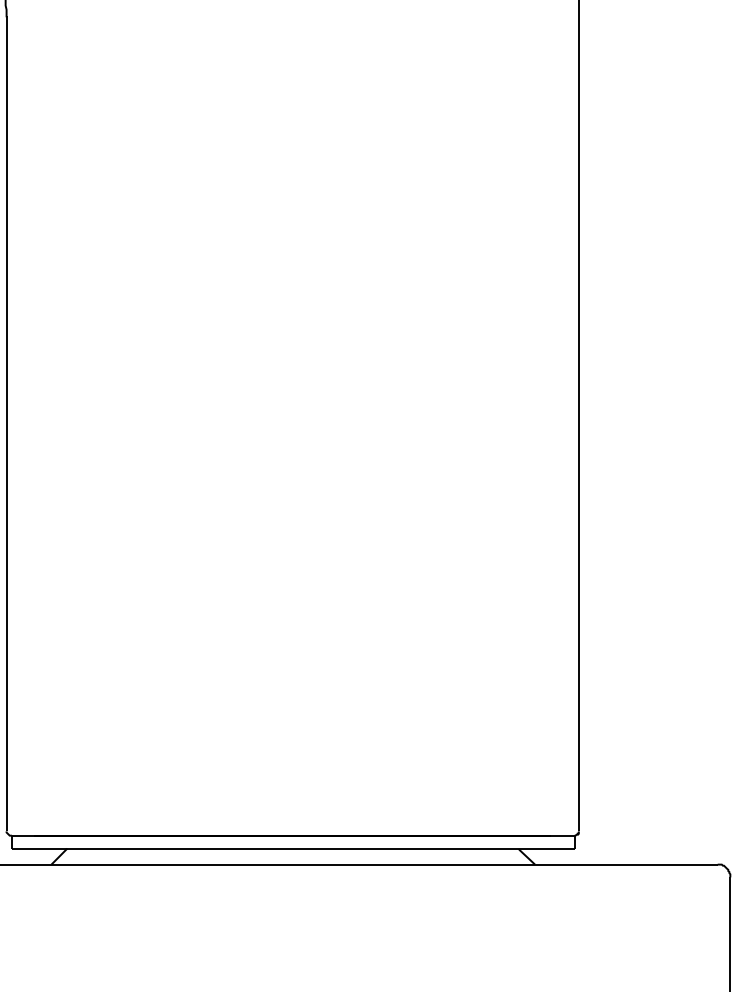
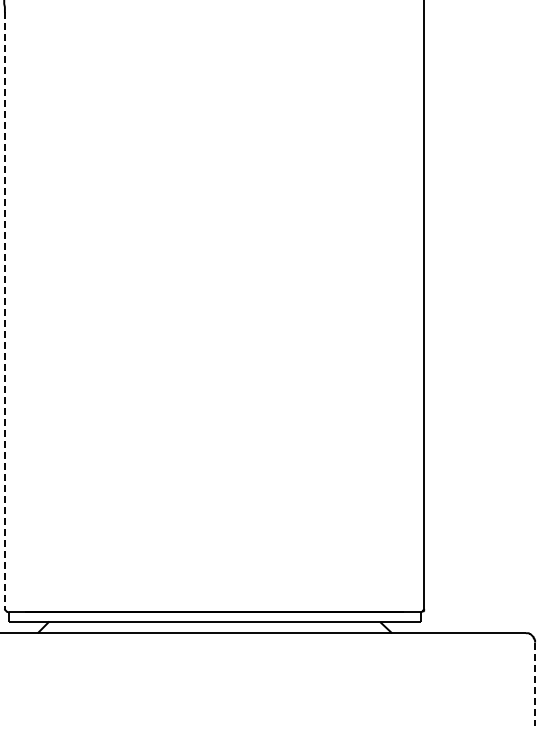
line: (6, 424) -> (4, 310), solid -> dashed
line: (730, 934) -> (535, 684), solid -> dashed

